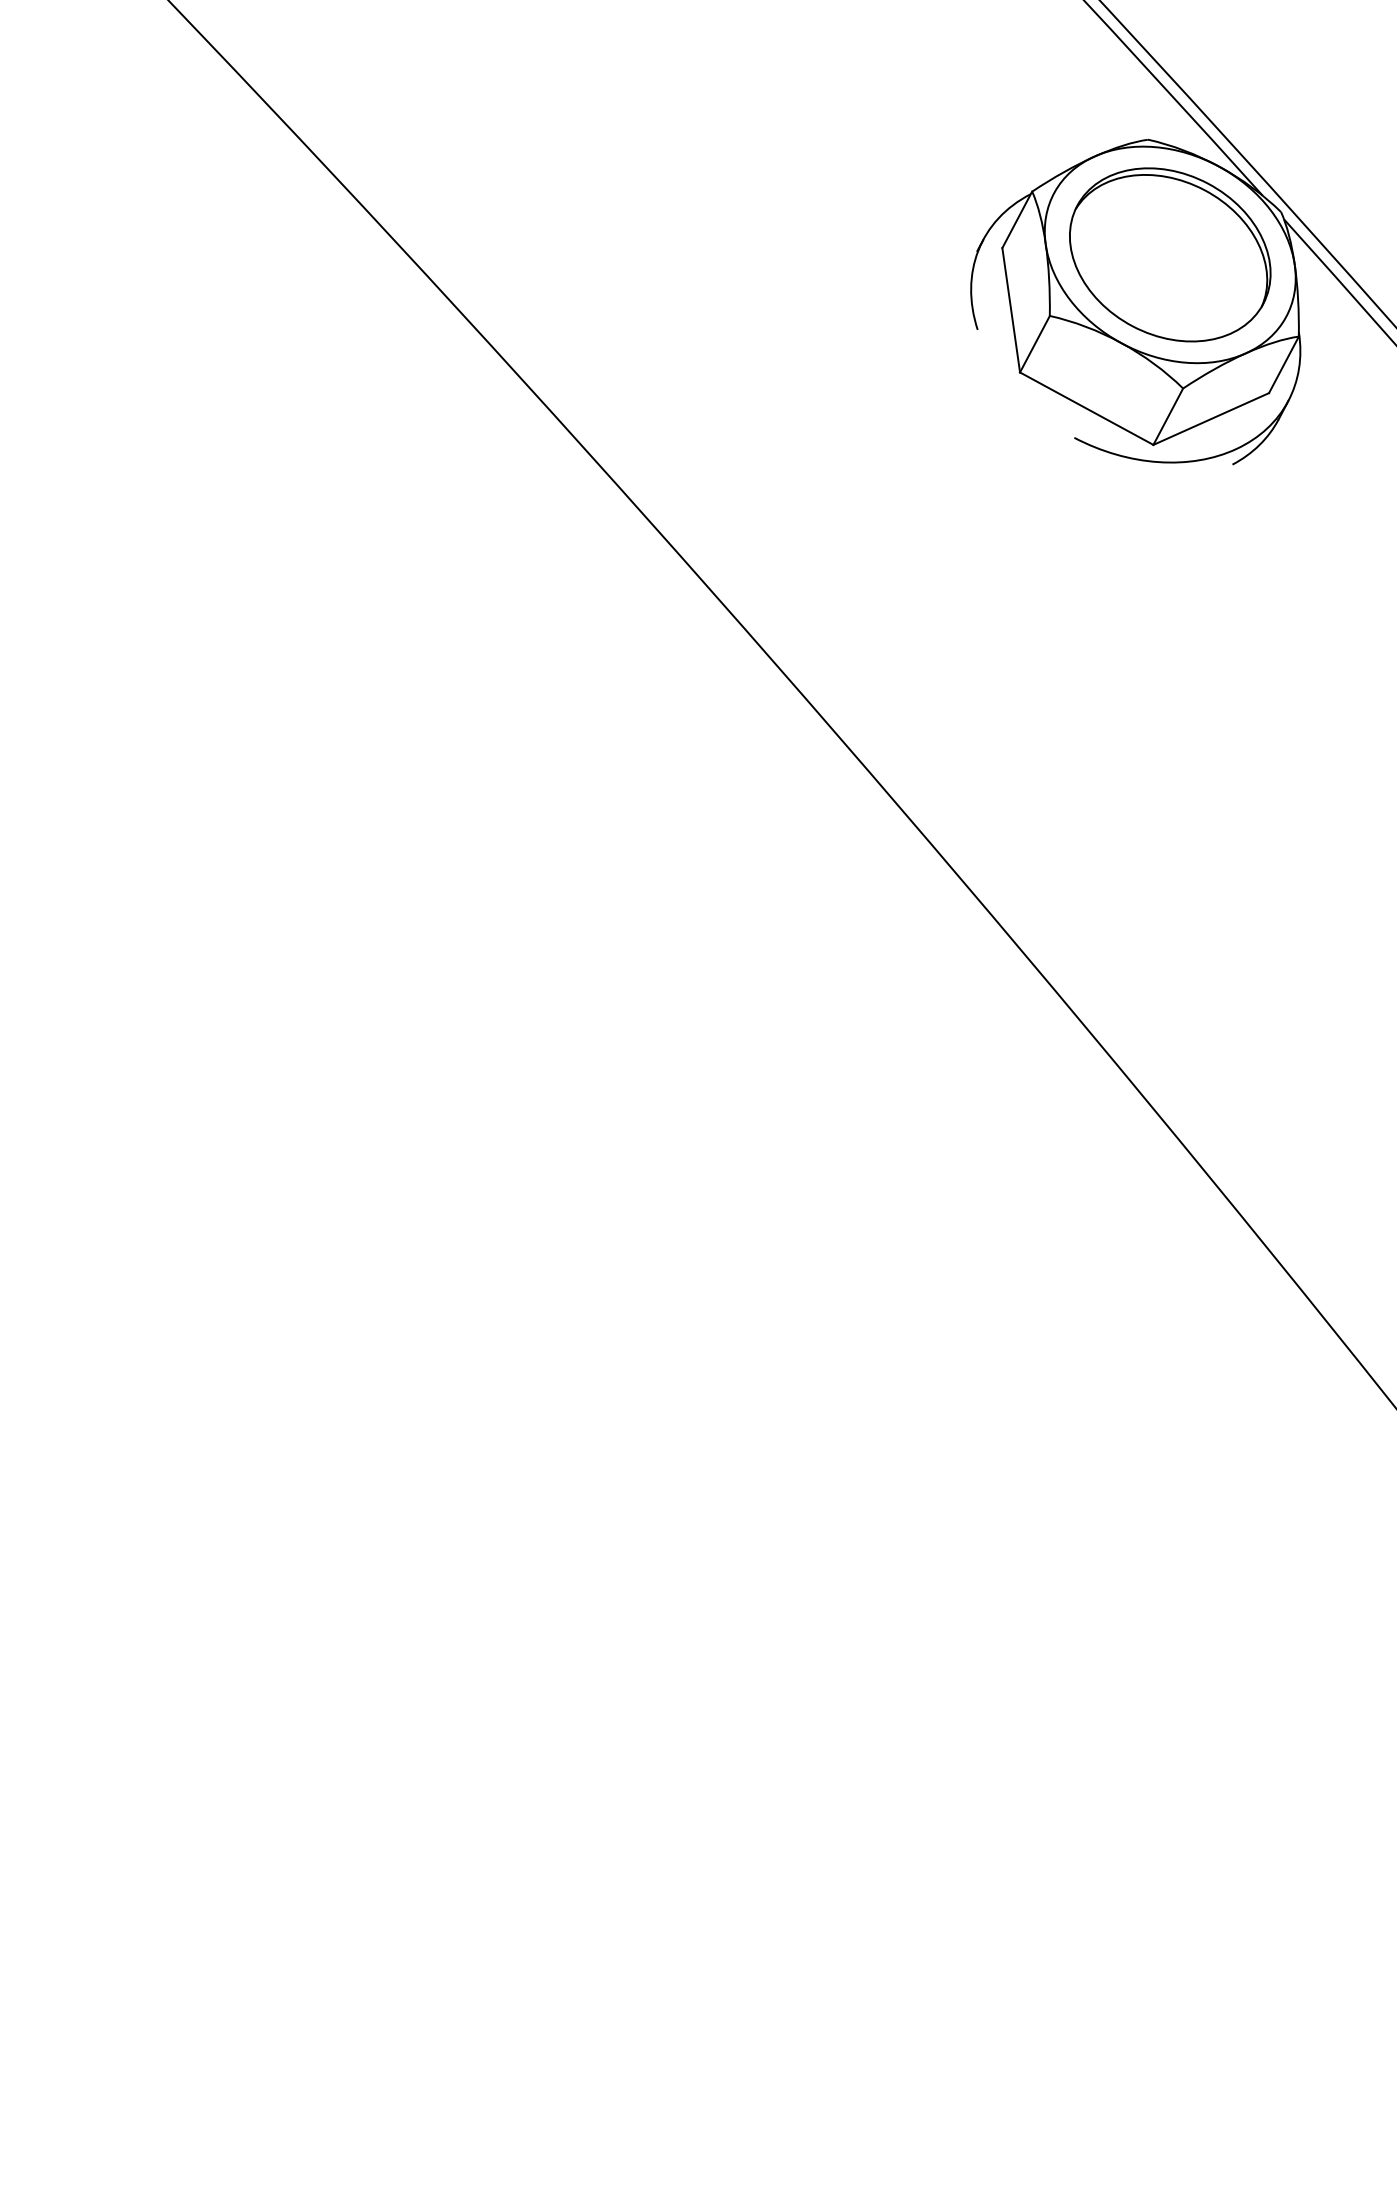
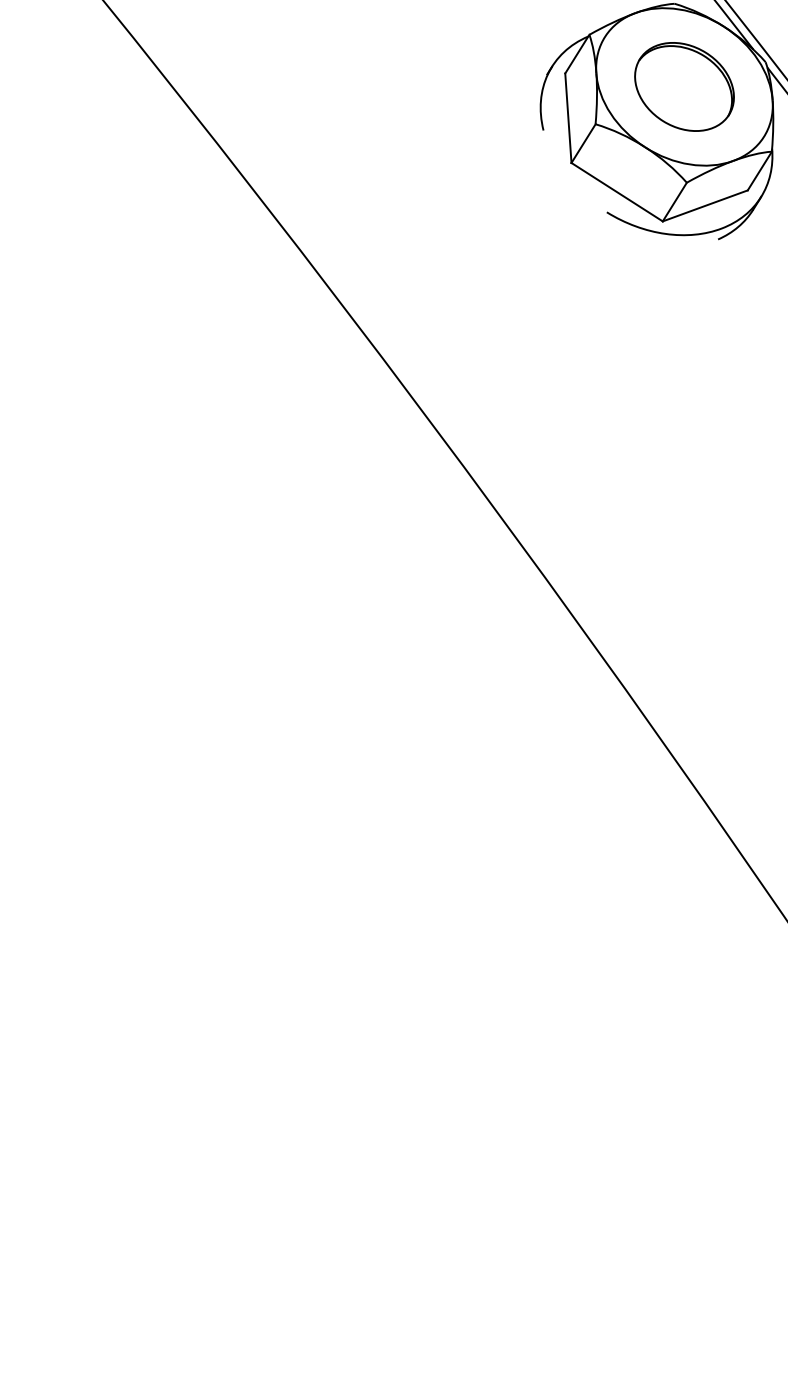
part: (1170, 254) -> (684, 86), size x0.7

